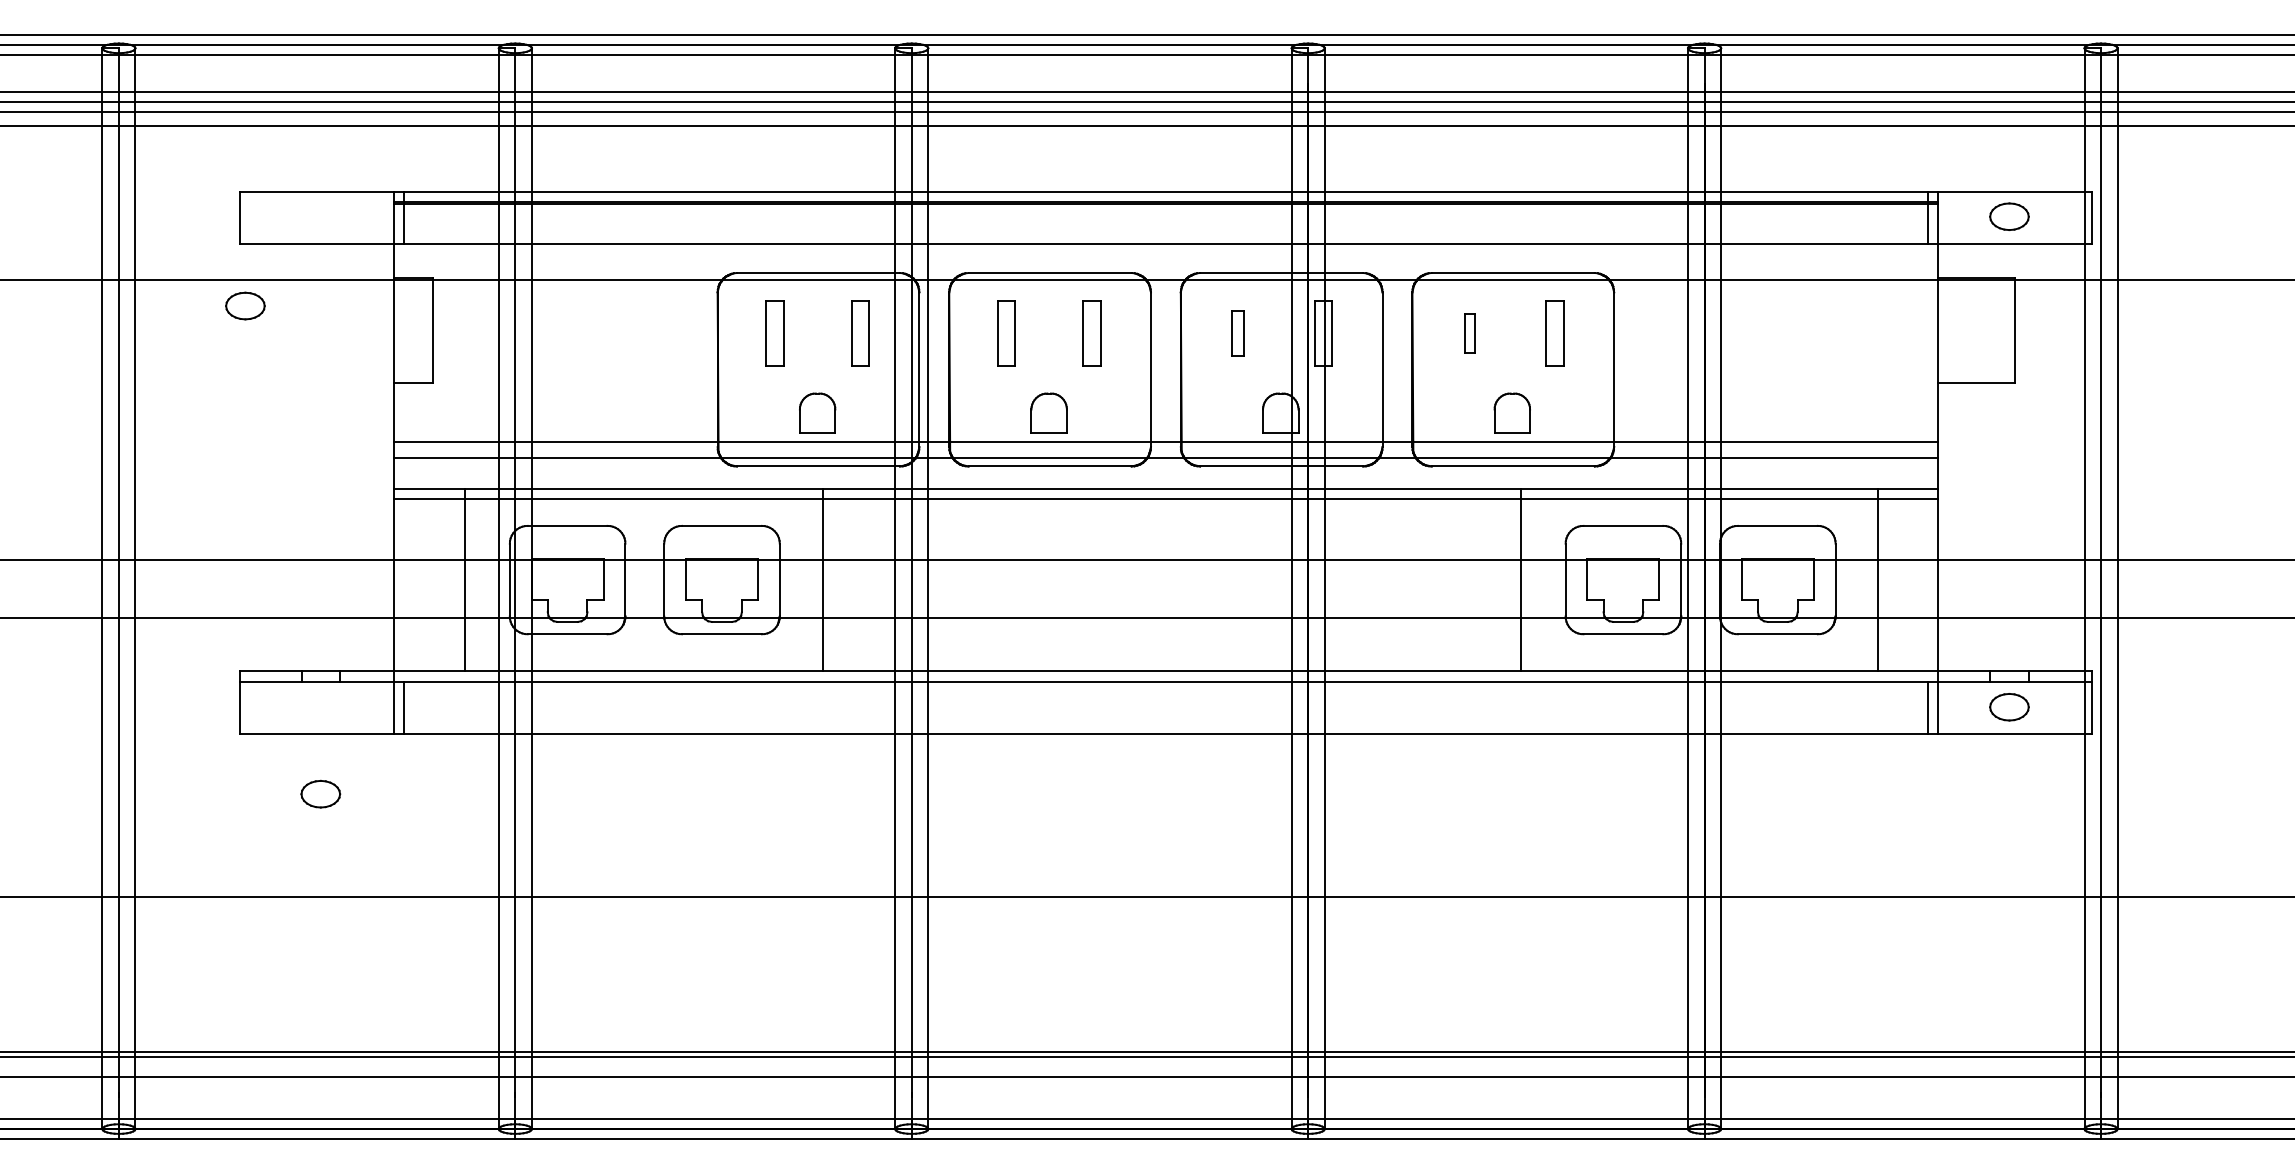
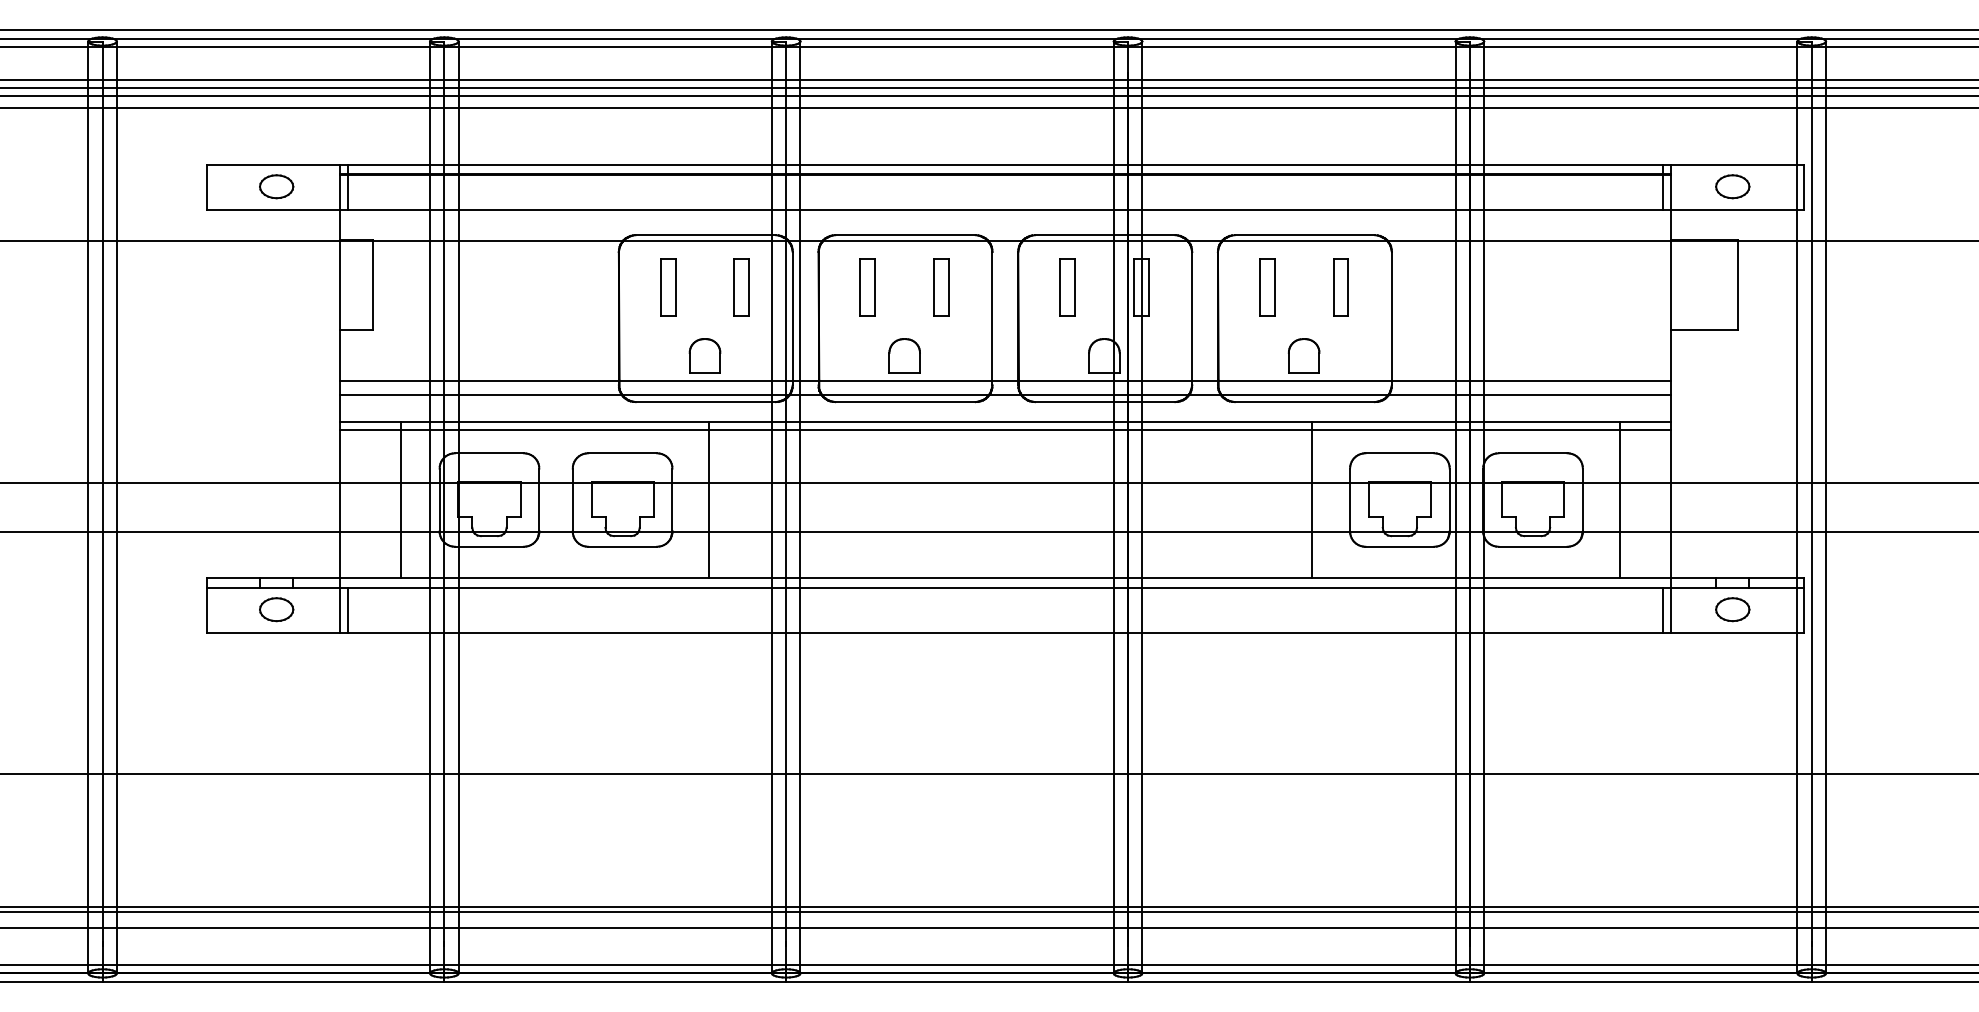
part: (245, 305) -> (276, 186), moved
part: (1237, 333) -> (1067, 287), size x1.43
part: (1469, 333) -> (1267, 287), size x1.67
part: (320, 794) -> (276, 609), moved

